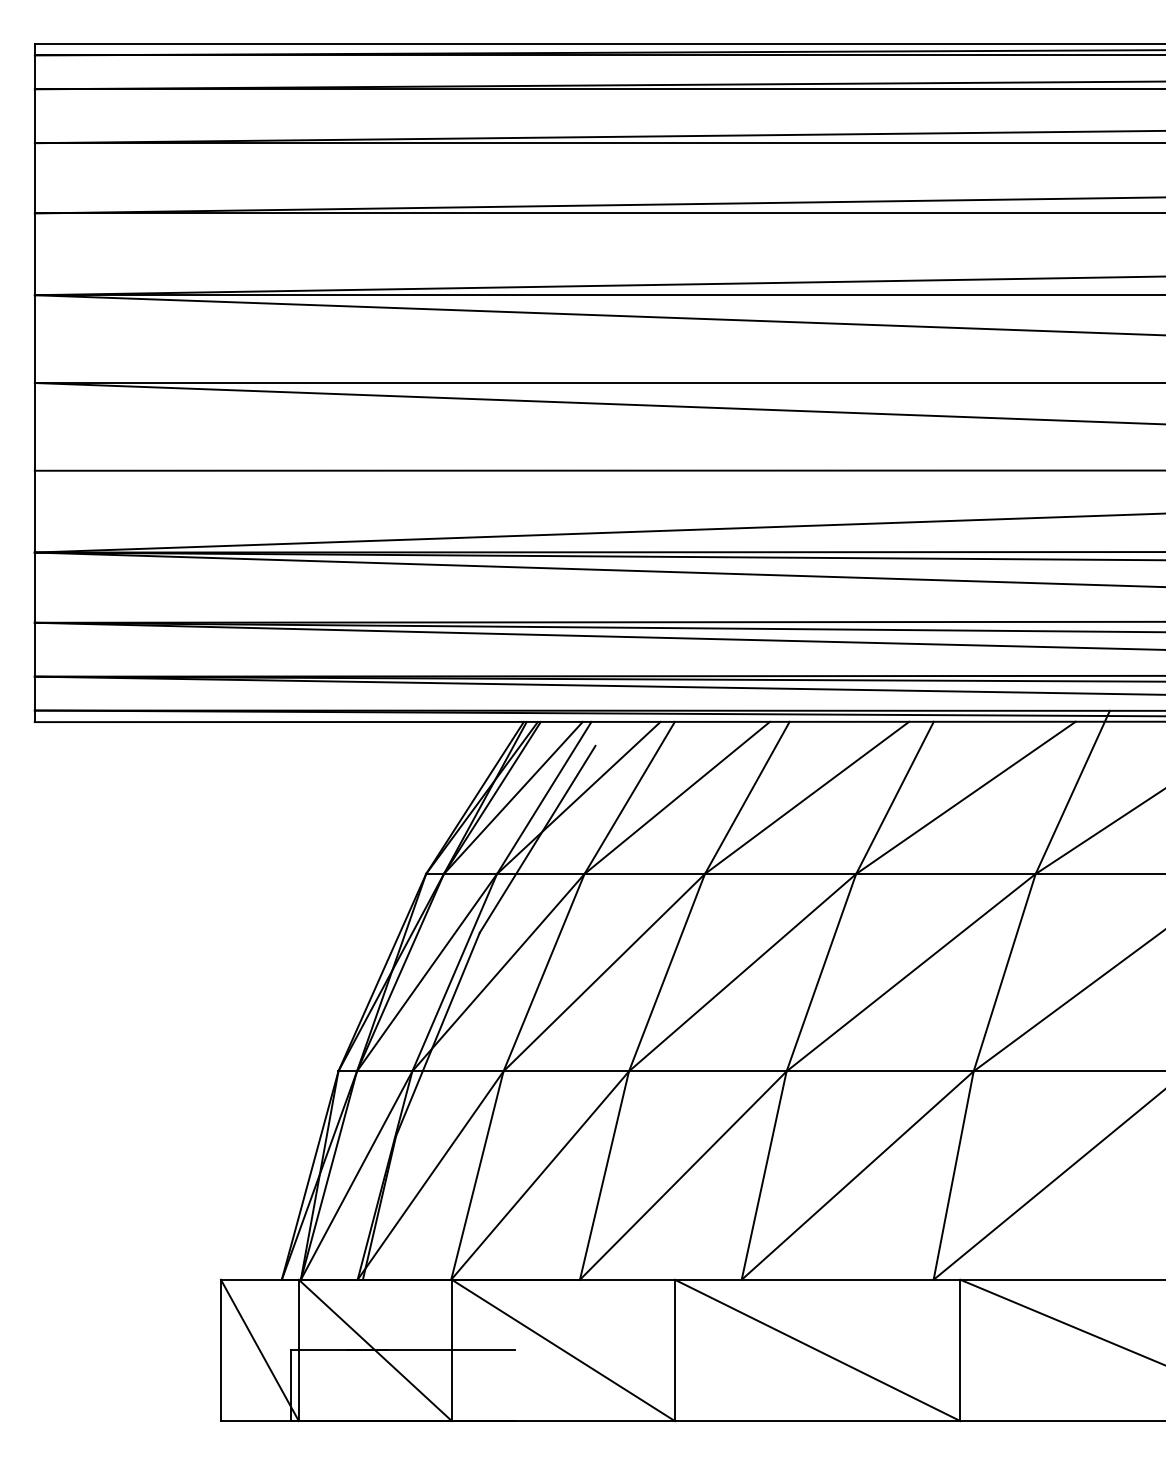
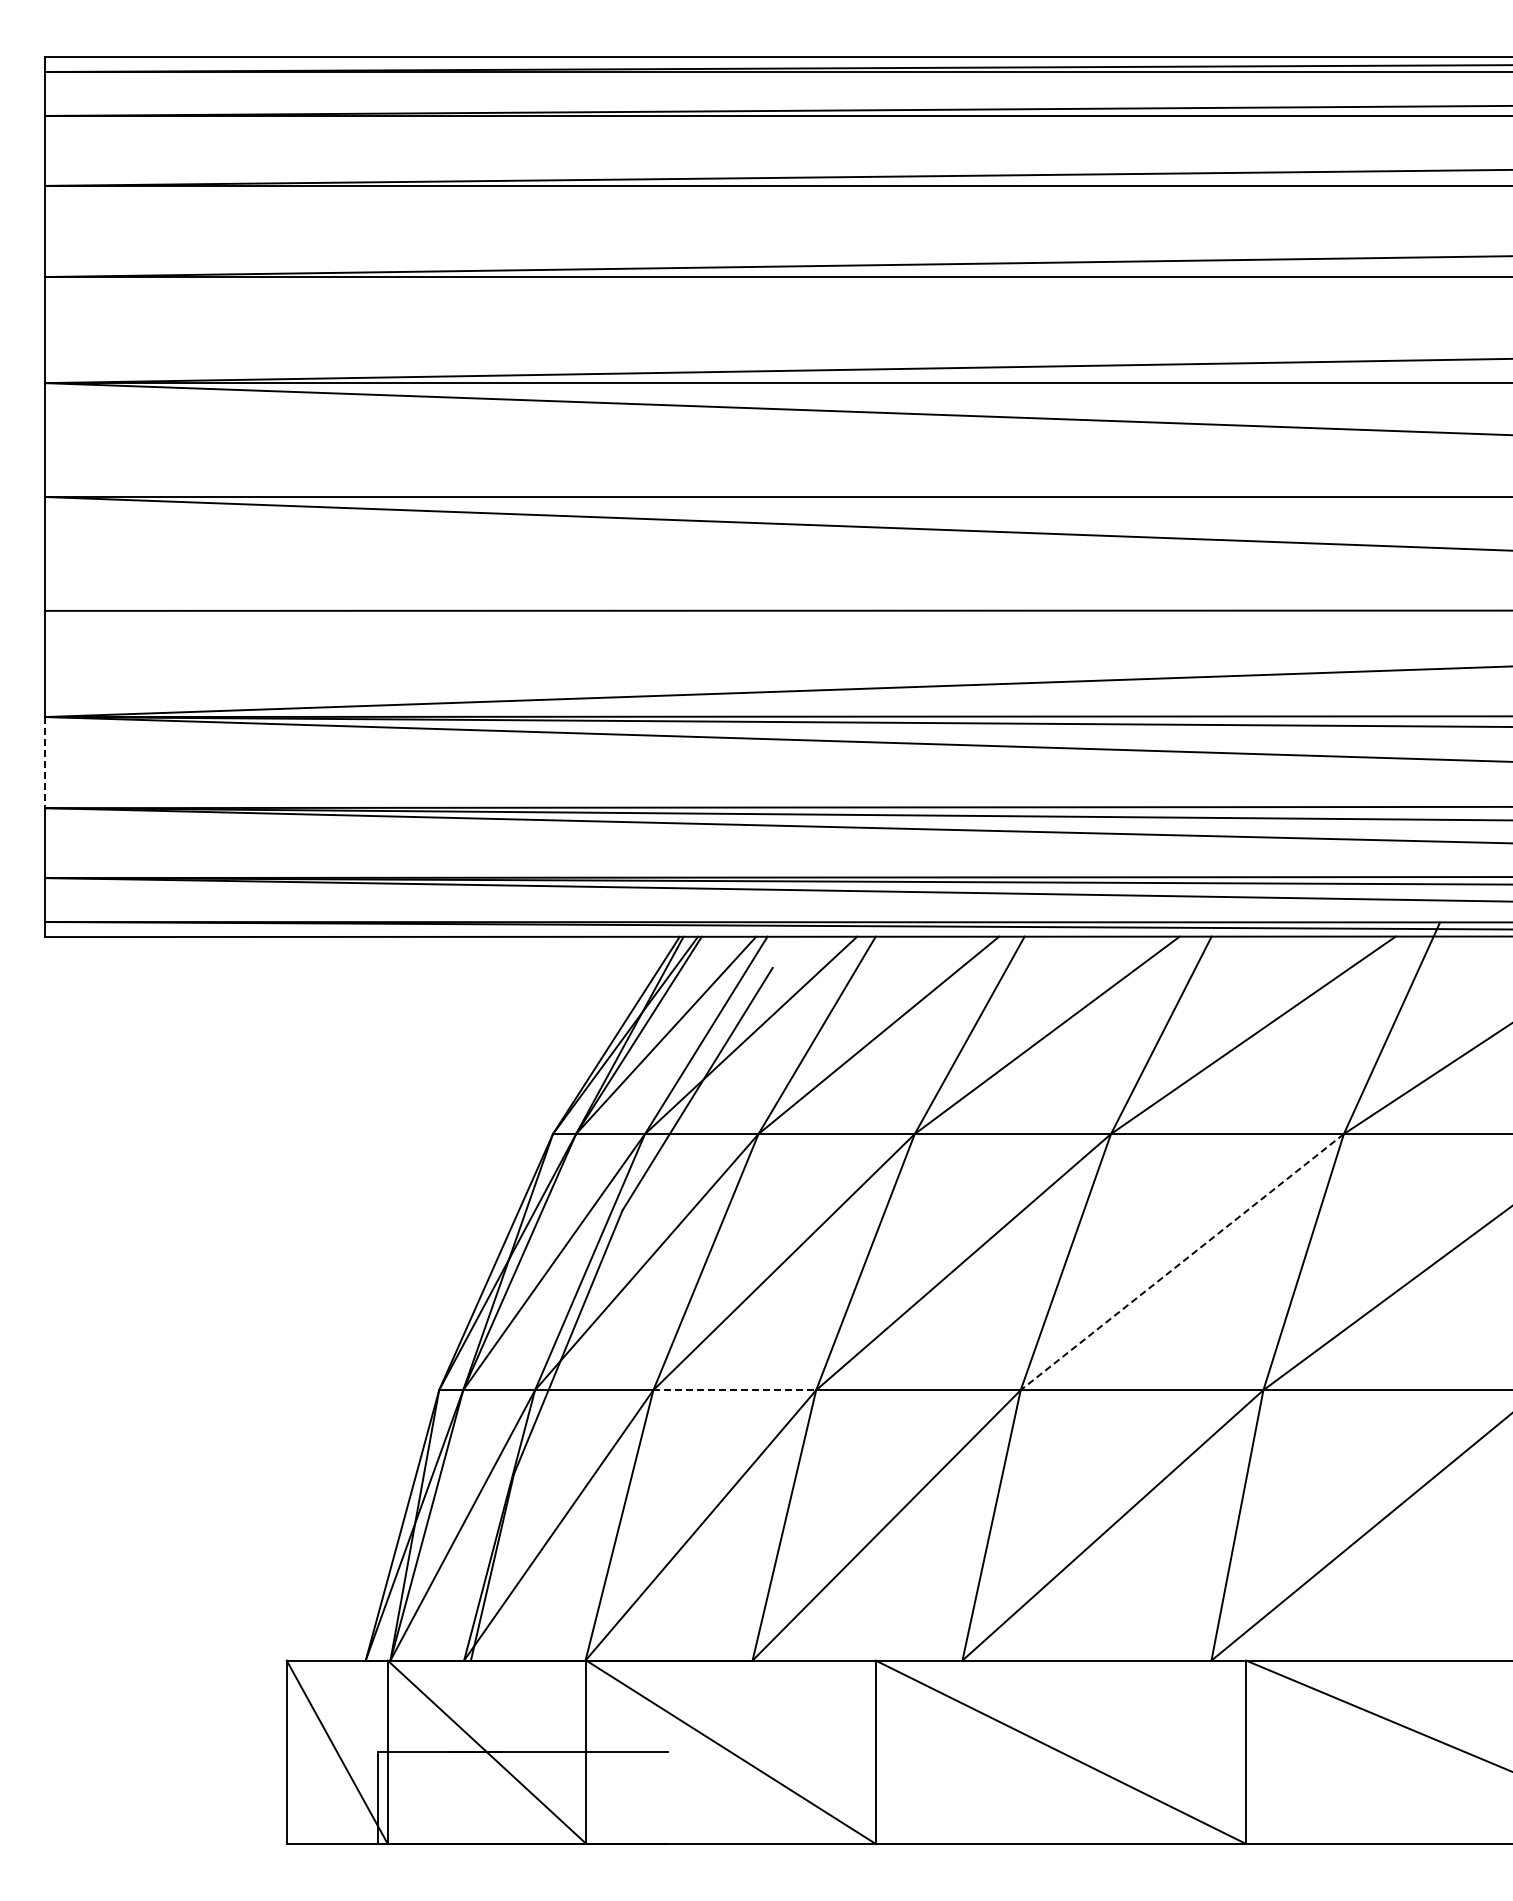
line: (35, 587) -> (45, 762), solid -> dashed
line: (910, 972) -> (1181, 1262), solid -> dashed
line: (566, 1071) -> (735, 1390), solid -> dashed

